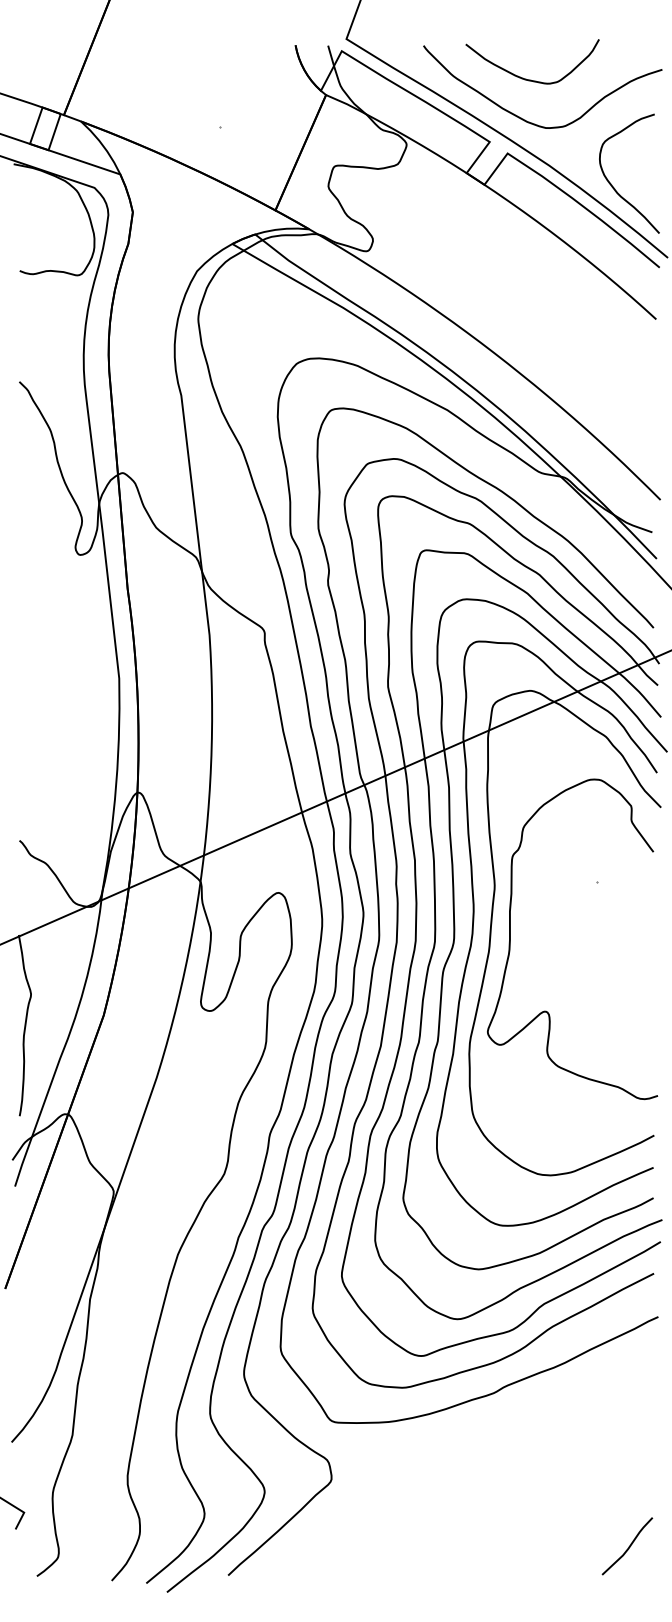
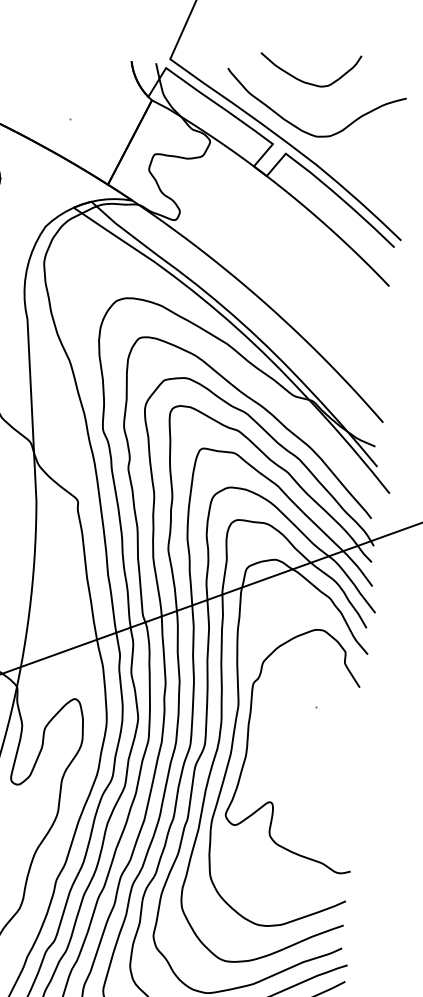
curve: (526, 78) -> (305, 81), moved
curve: (614, 187) -> (364, 184), removed

